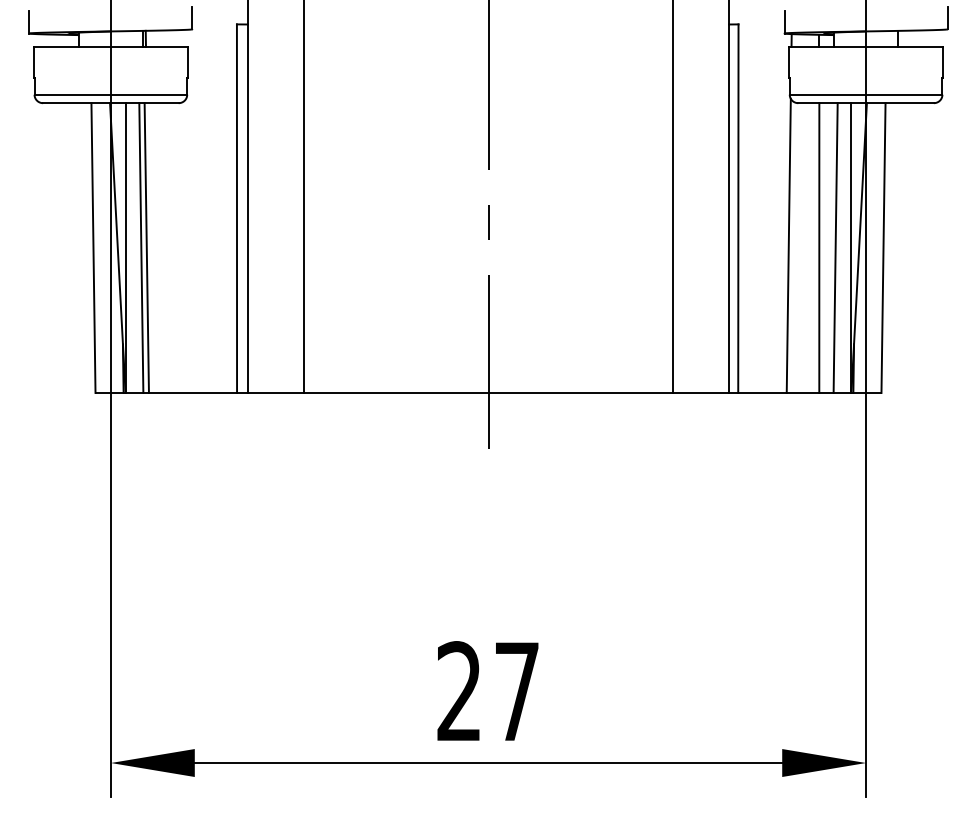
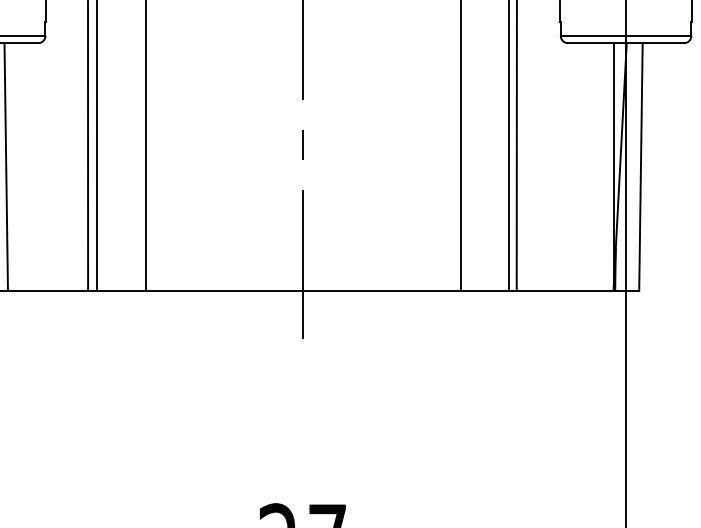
line: (788, 245) -> (559, 164), removed
line: (146, 247) -> (10, 166), removed
line: (819, 247) -> (586, 166), removed
line: (835, 247) -> (599, 166), removed

